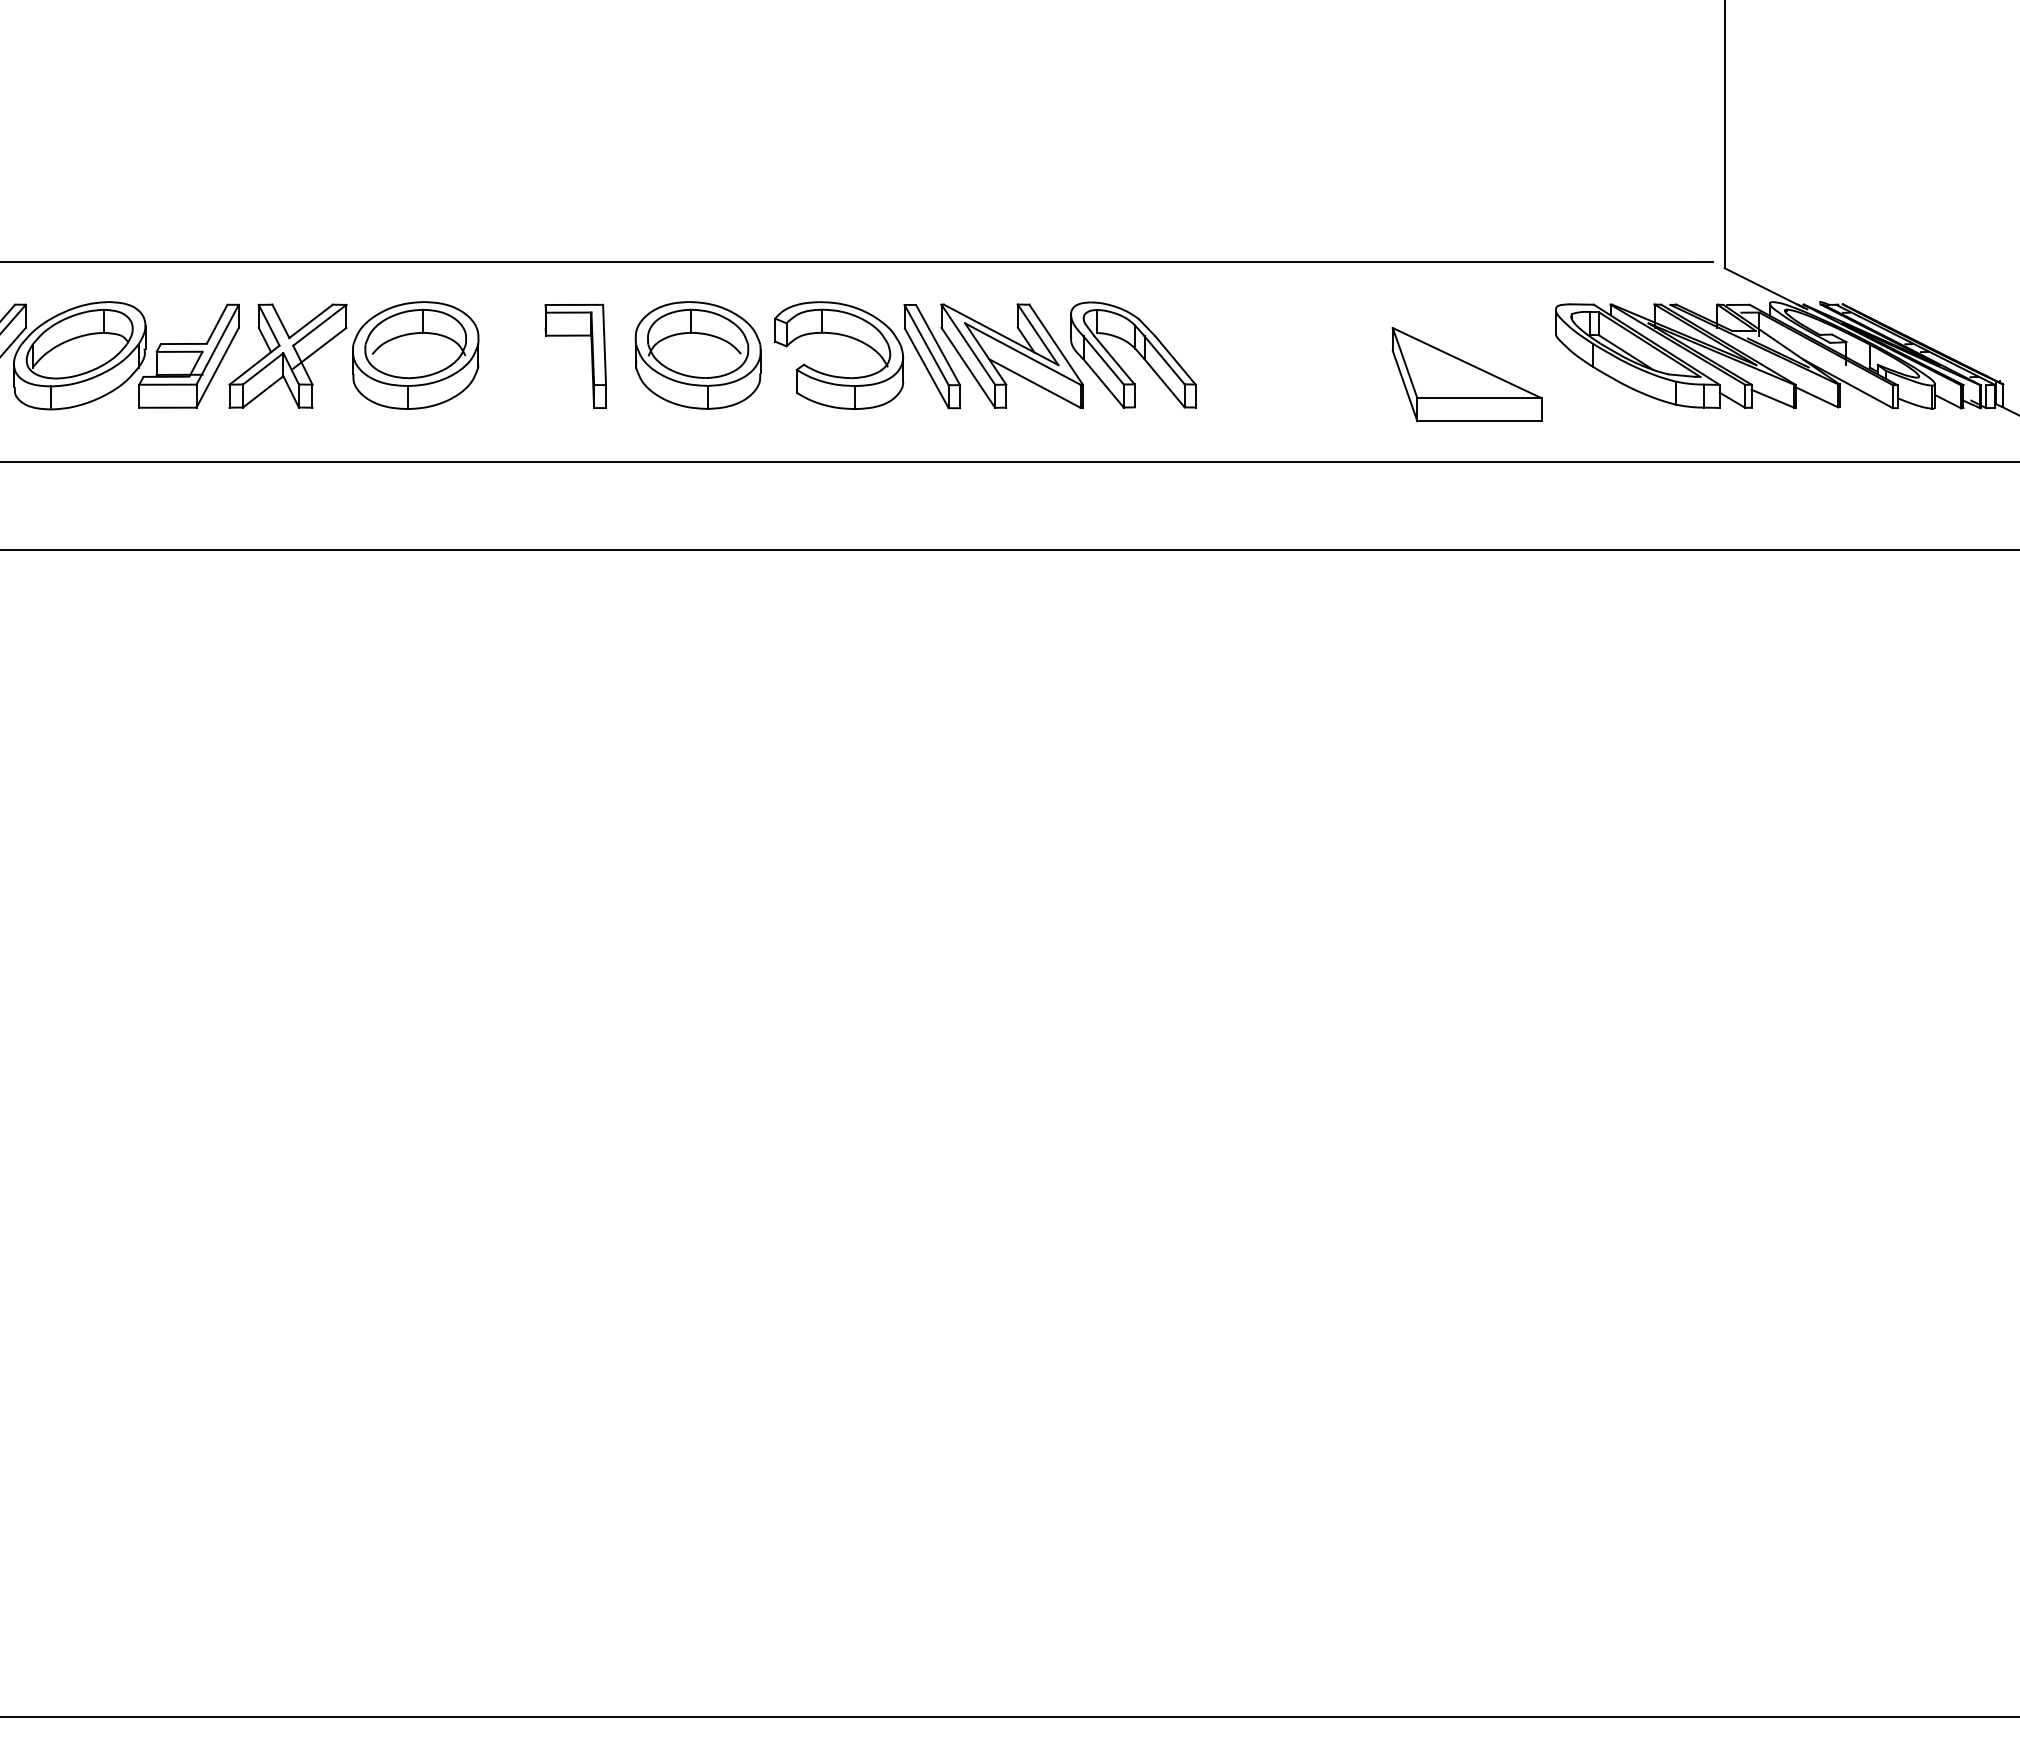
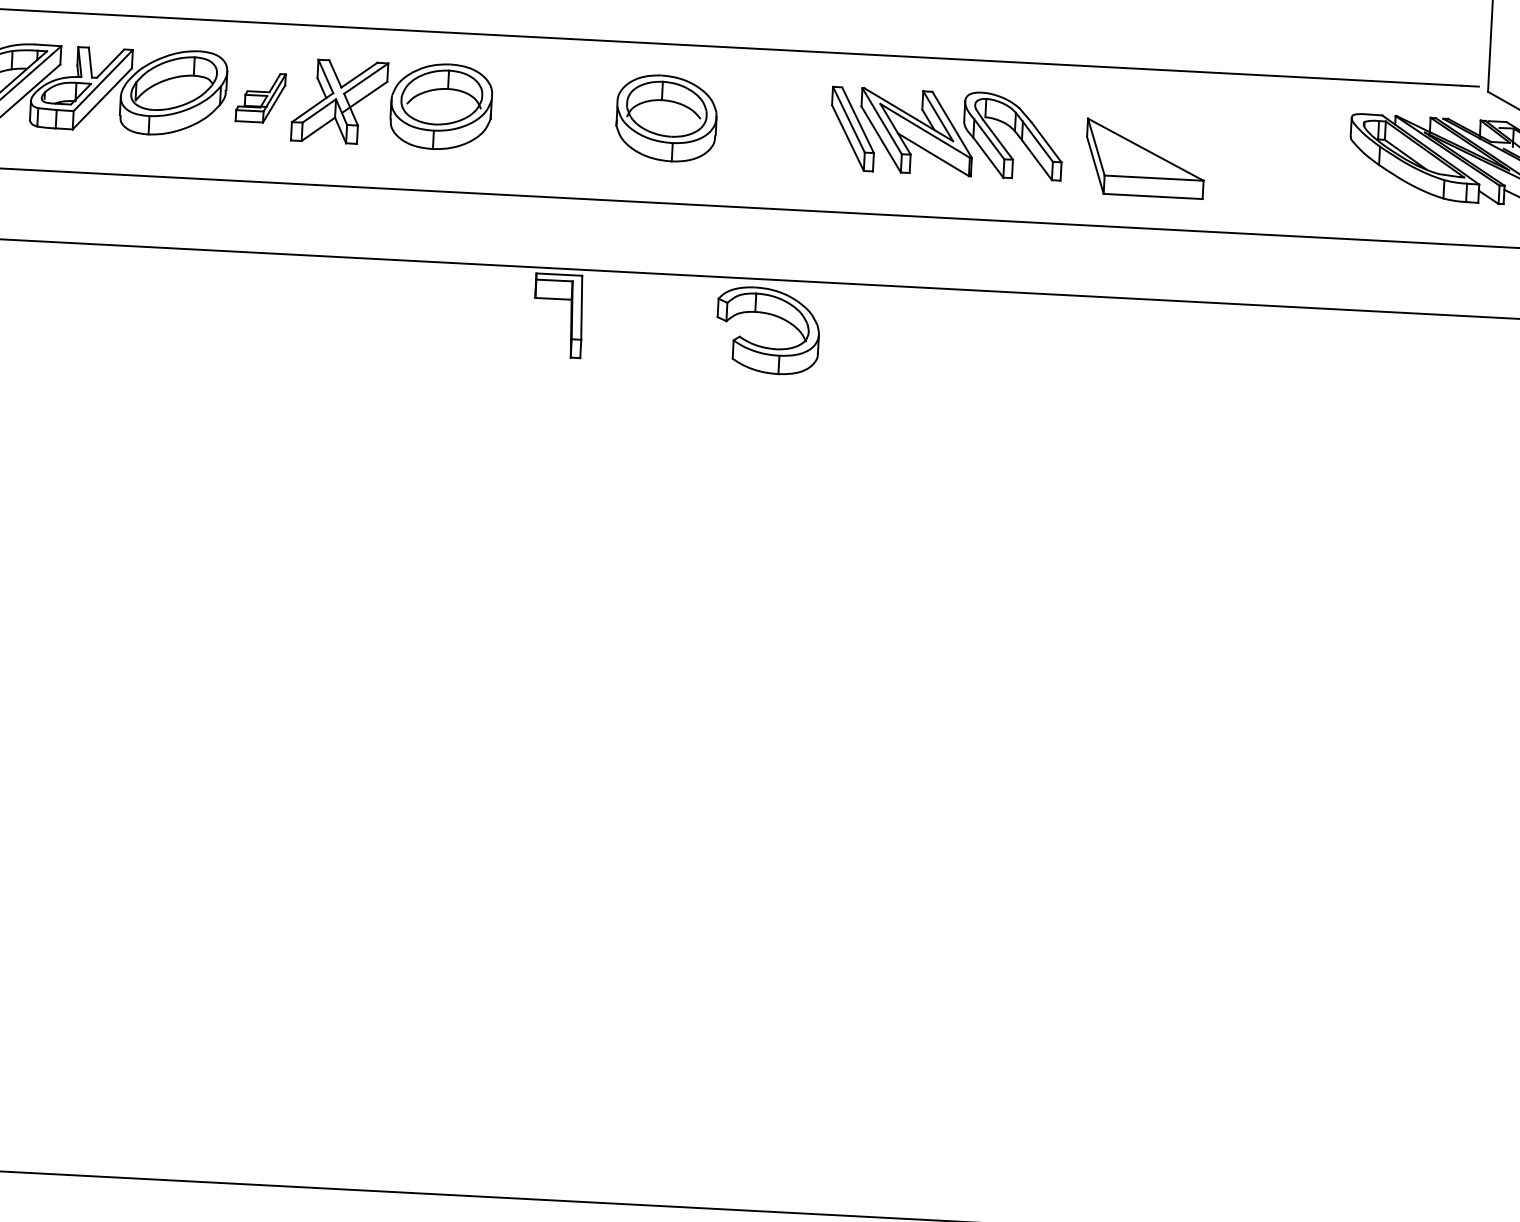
part: (843, 336) -> (772, 315), moved
part: (188, 355) -> (260, 97), size x0.6
part: (591, 355) -> (570, 315), moved
part: (1466, 374) -> (1144, 158), moved

